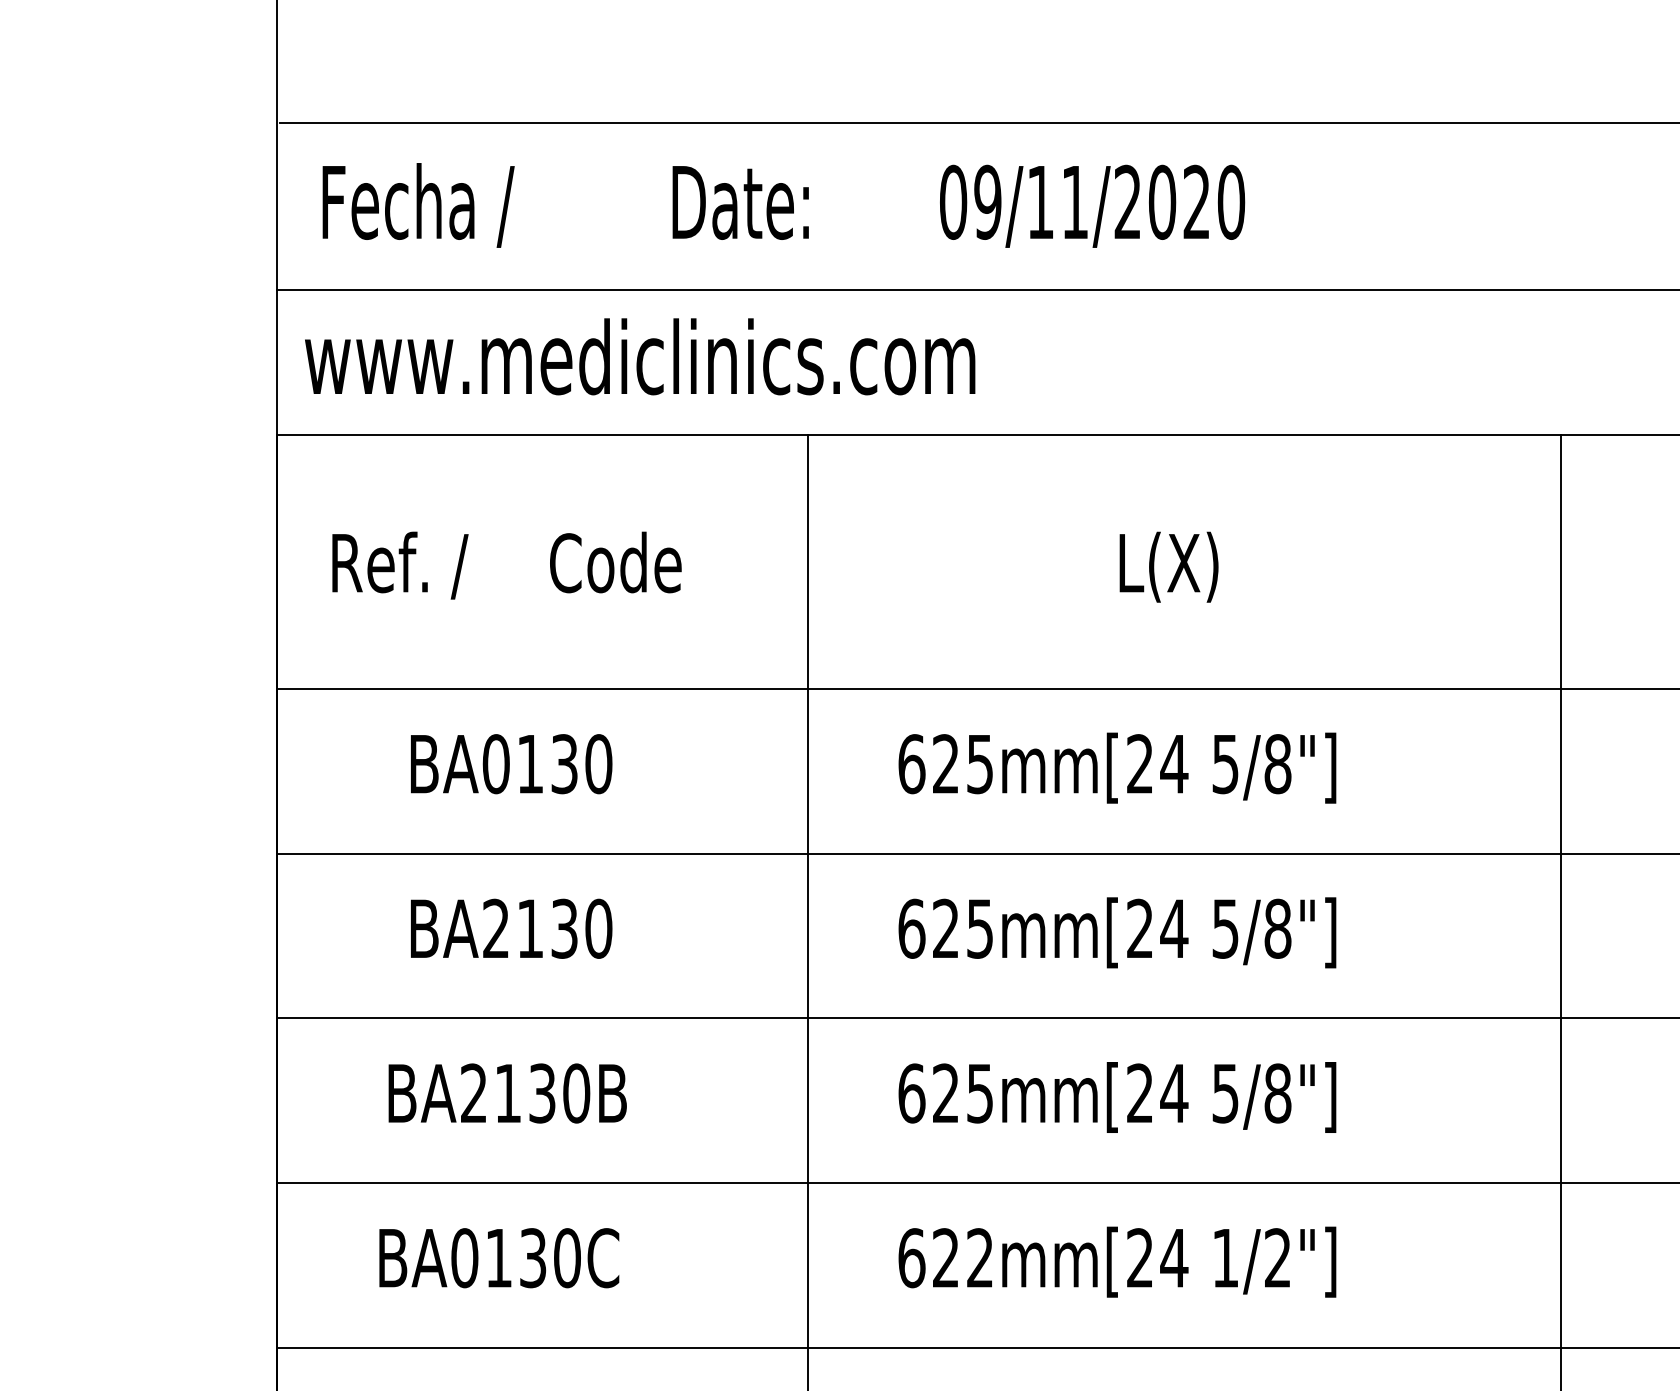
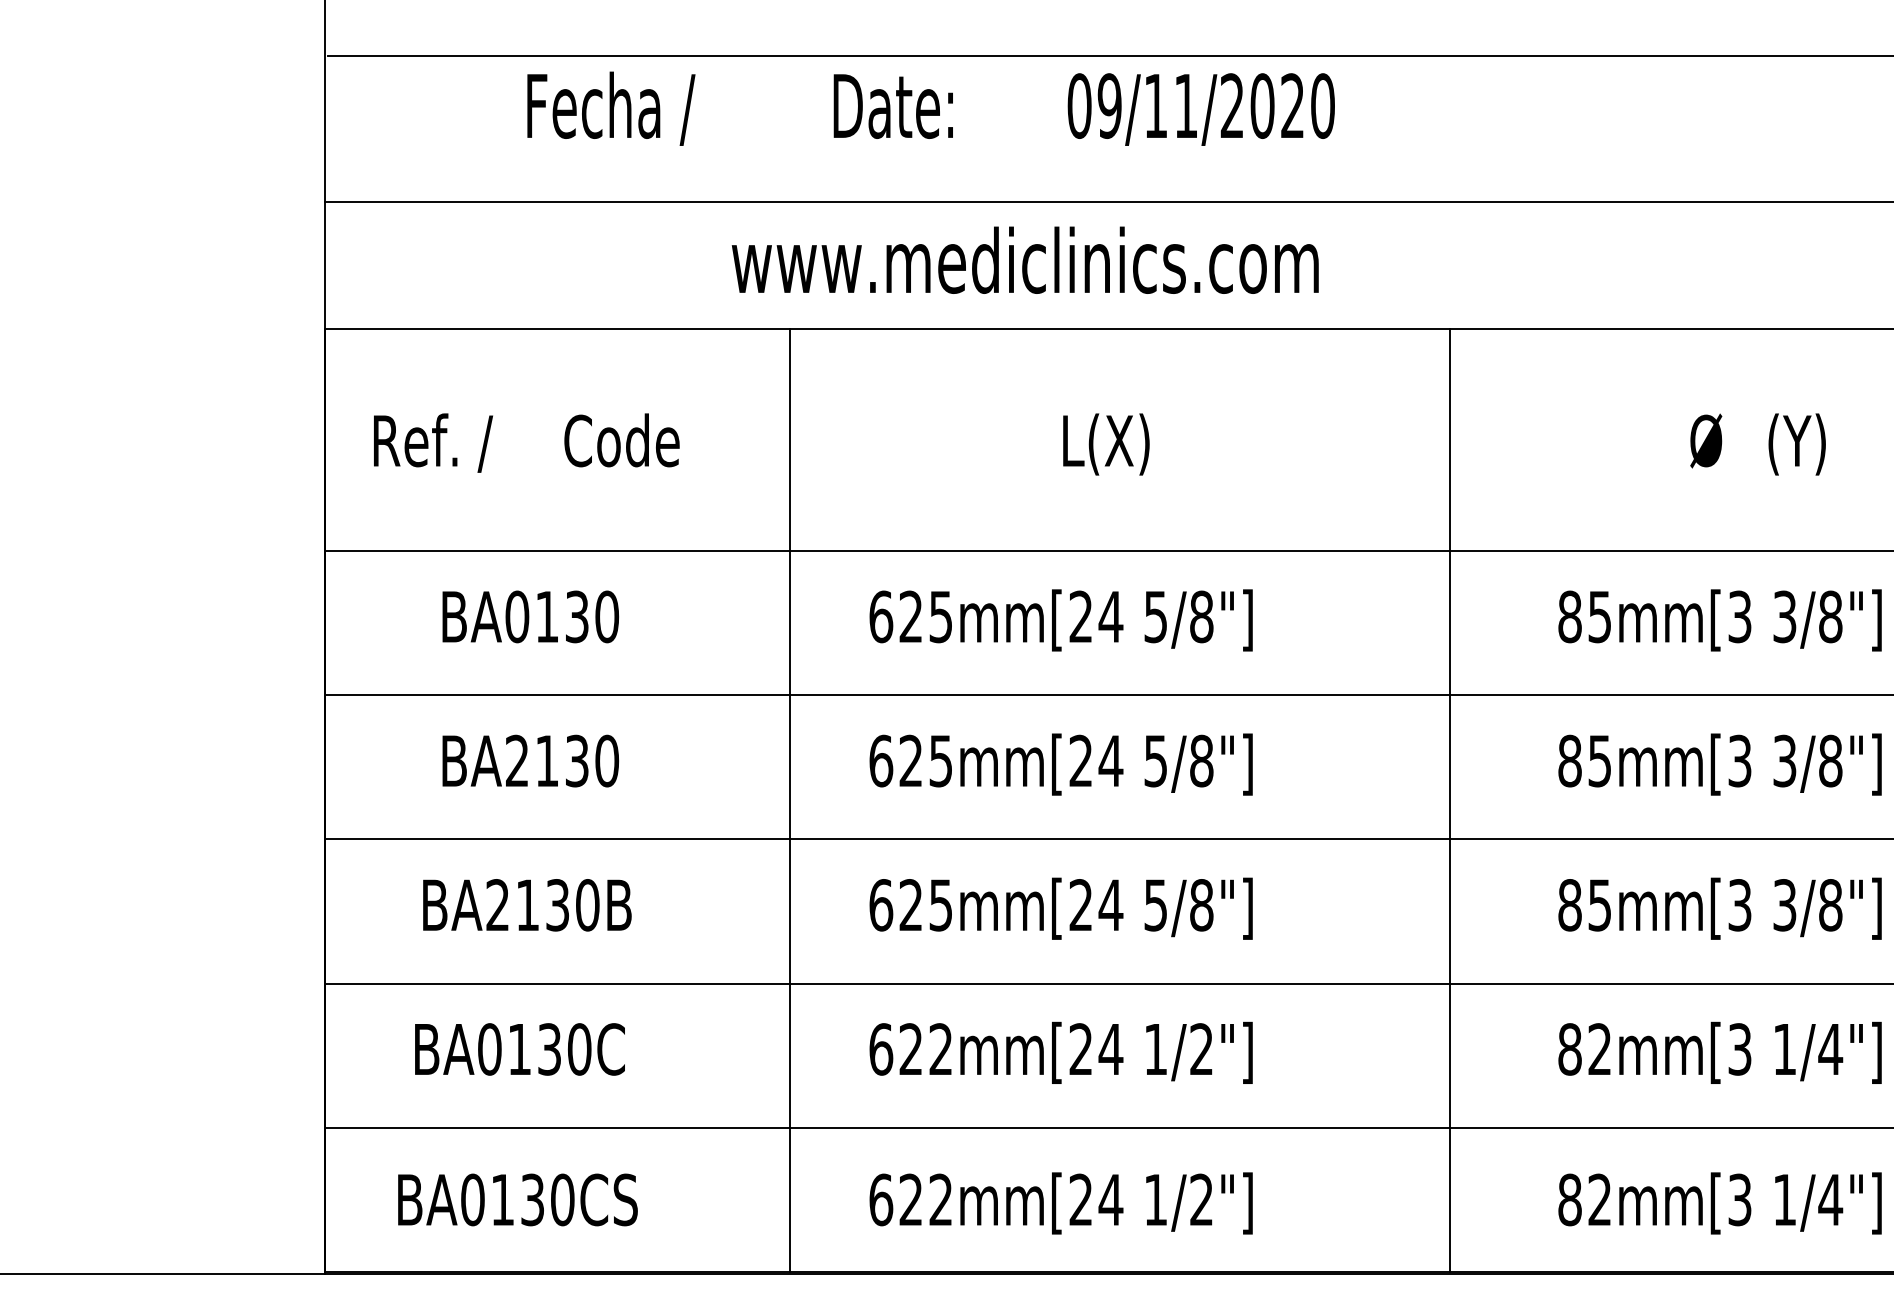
text: (783, 205) -> (930, 108), moved
text: (639, 355) -> (1024, 259), moved

